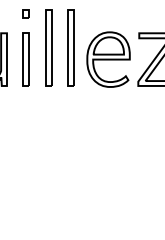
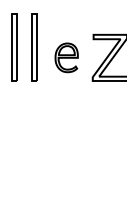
part: (108, 59) -> (66, 57), size x0.6

